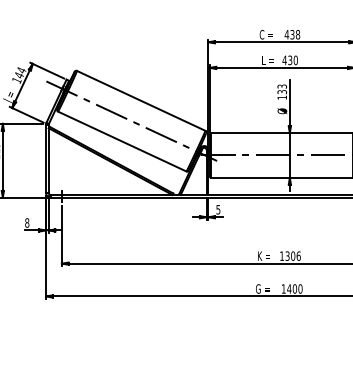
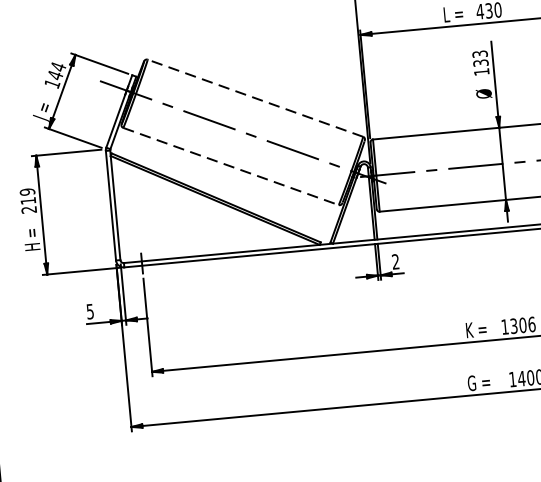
line: (141, 100) -> (255, 97), solid -> dashed
line: (122, 141) -> (231, 166), solid -> dashed
text: (218, 209) -> (395, 261), 5 -> 2
text: (27, 222) -> (90, 310), 8 -> 5

